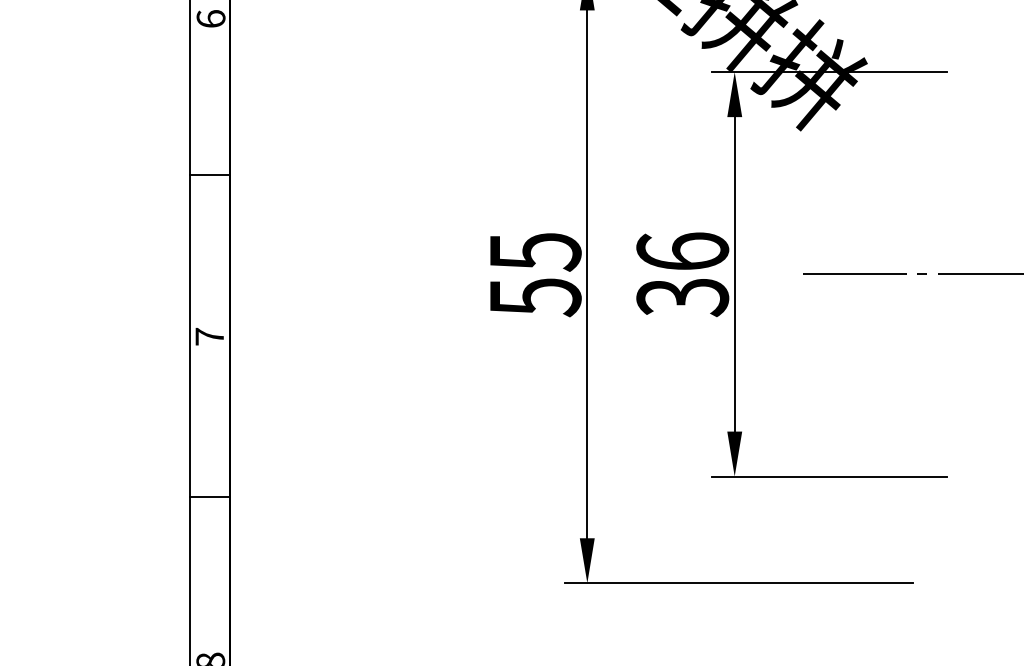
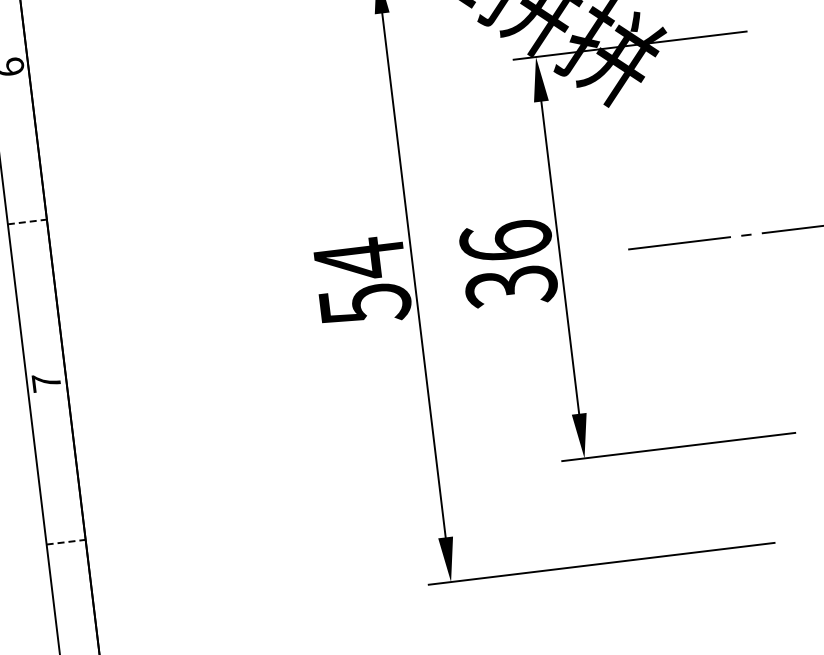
line: (209, 174) -> (26, 221), solid -> dashed
text: (535, 251) -> (359, 258), 55 -> 54
line: (209, 497) -> (65, 542), solid -> dashed

